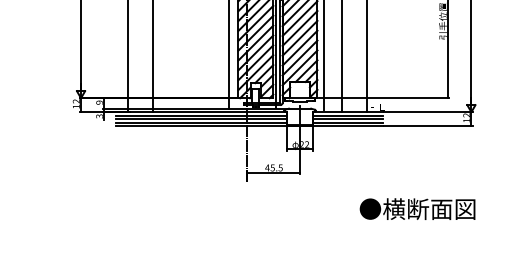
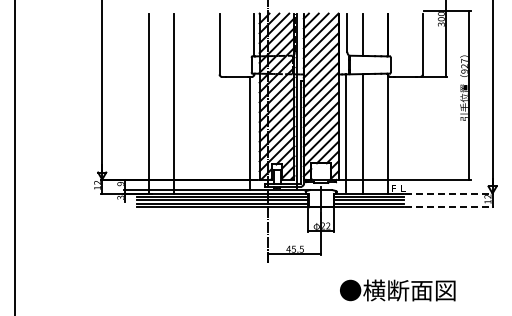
line: (428, 112) -> (449, 193), solid -> dashed
line: (428, 126) -> (449, 207), solid -> dashed
text: (417, 209) -> (397, 290), moved

